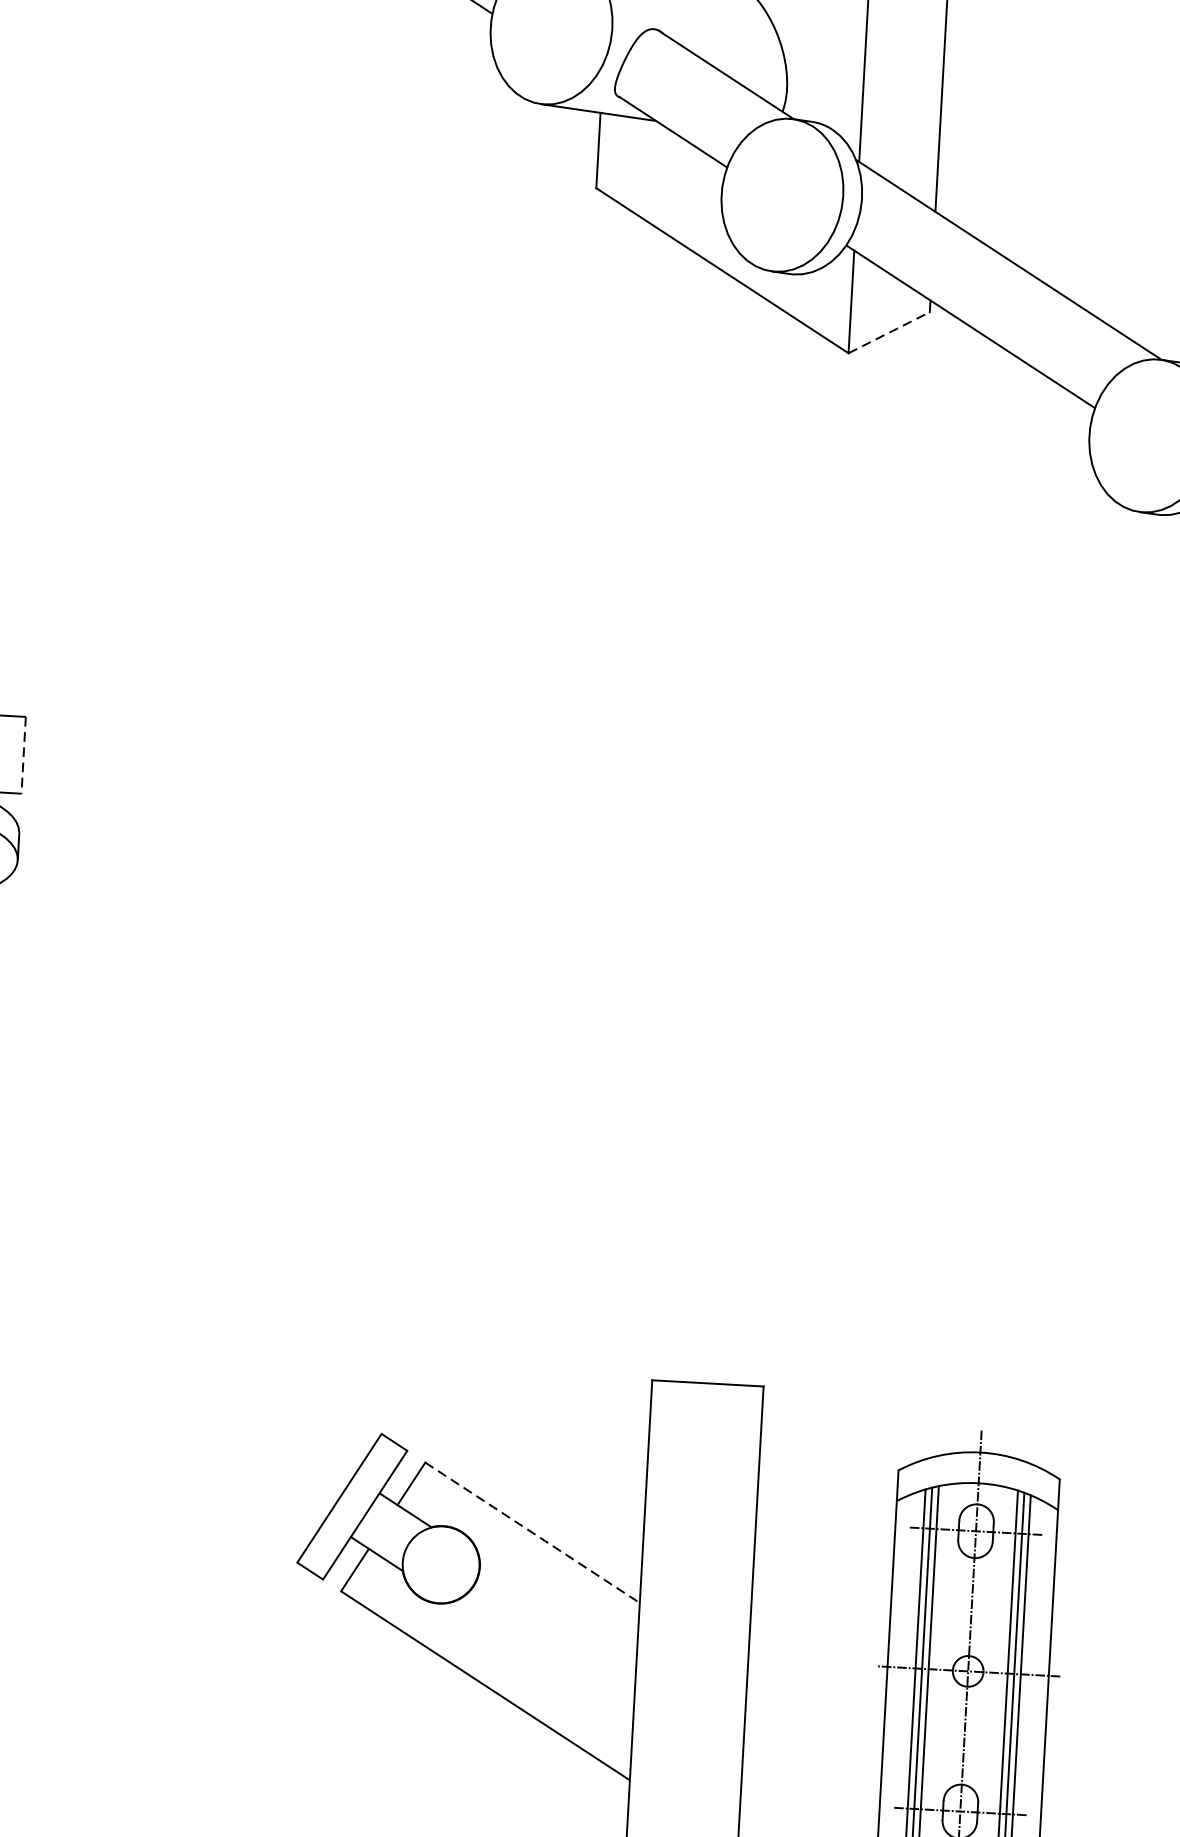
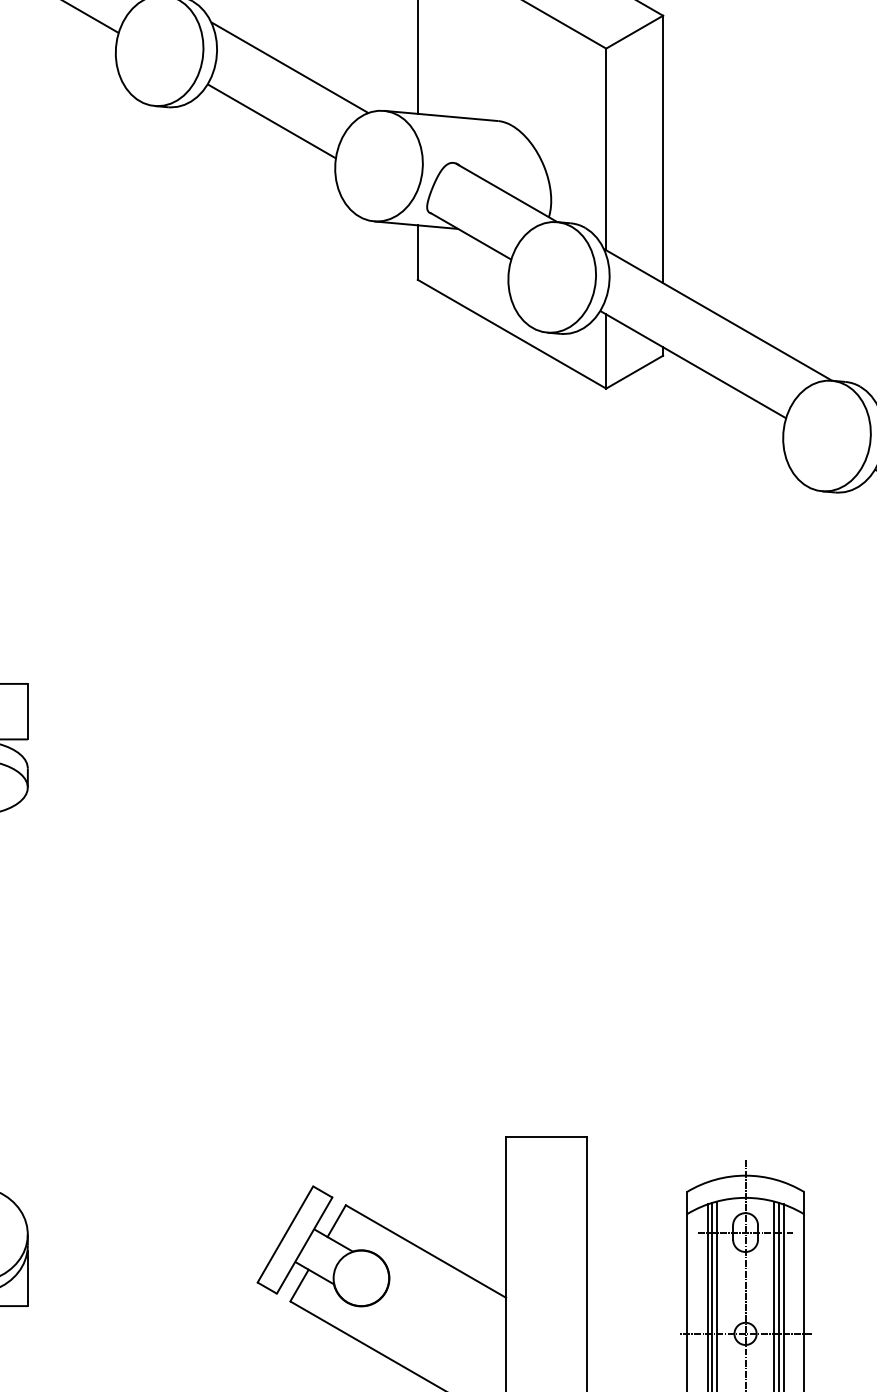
line: (888, 333) -> (634, 372), dashed -> solid
line: (23, 755) -> (27, 711), dashed -> solid
line: (533, 1532) -> (426, 1251), dashed -> solid

